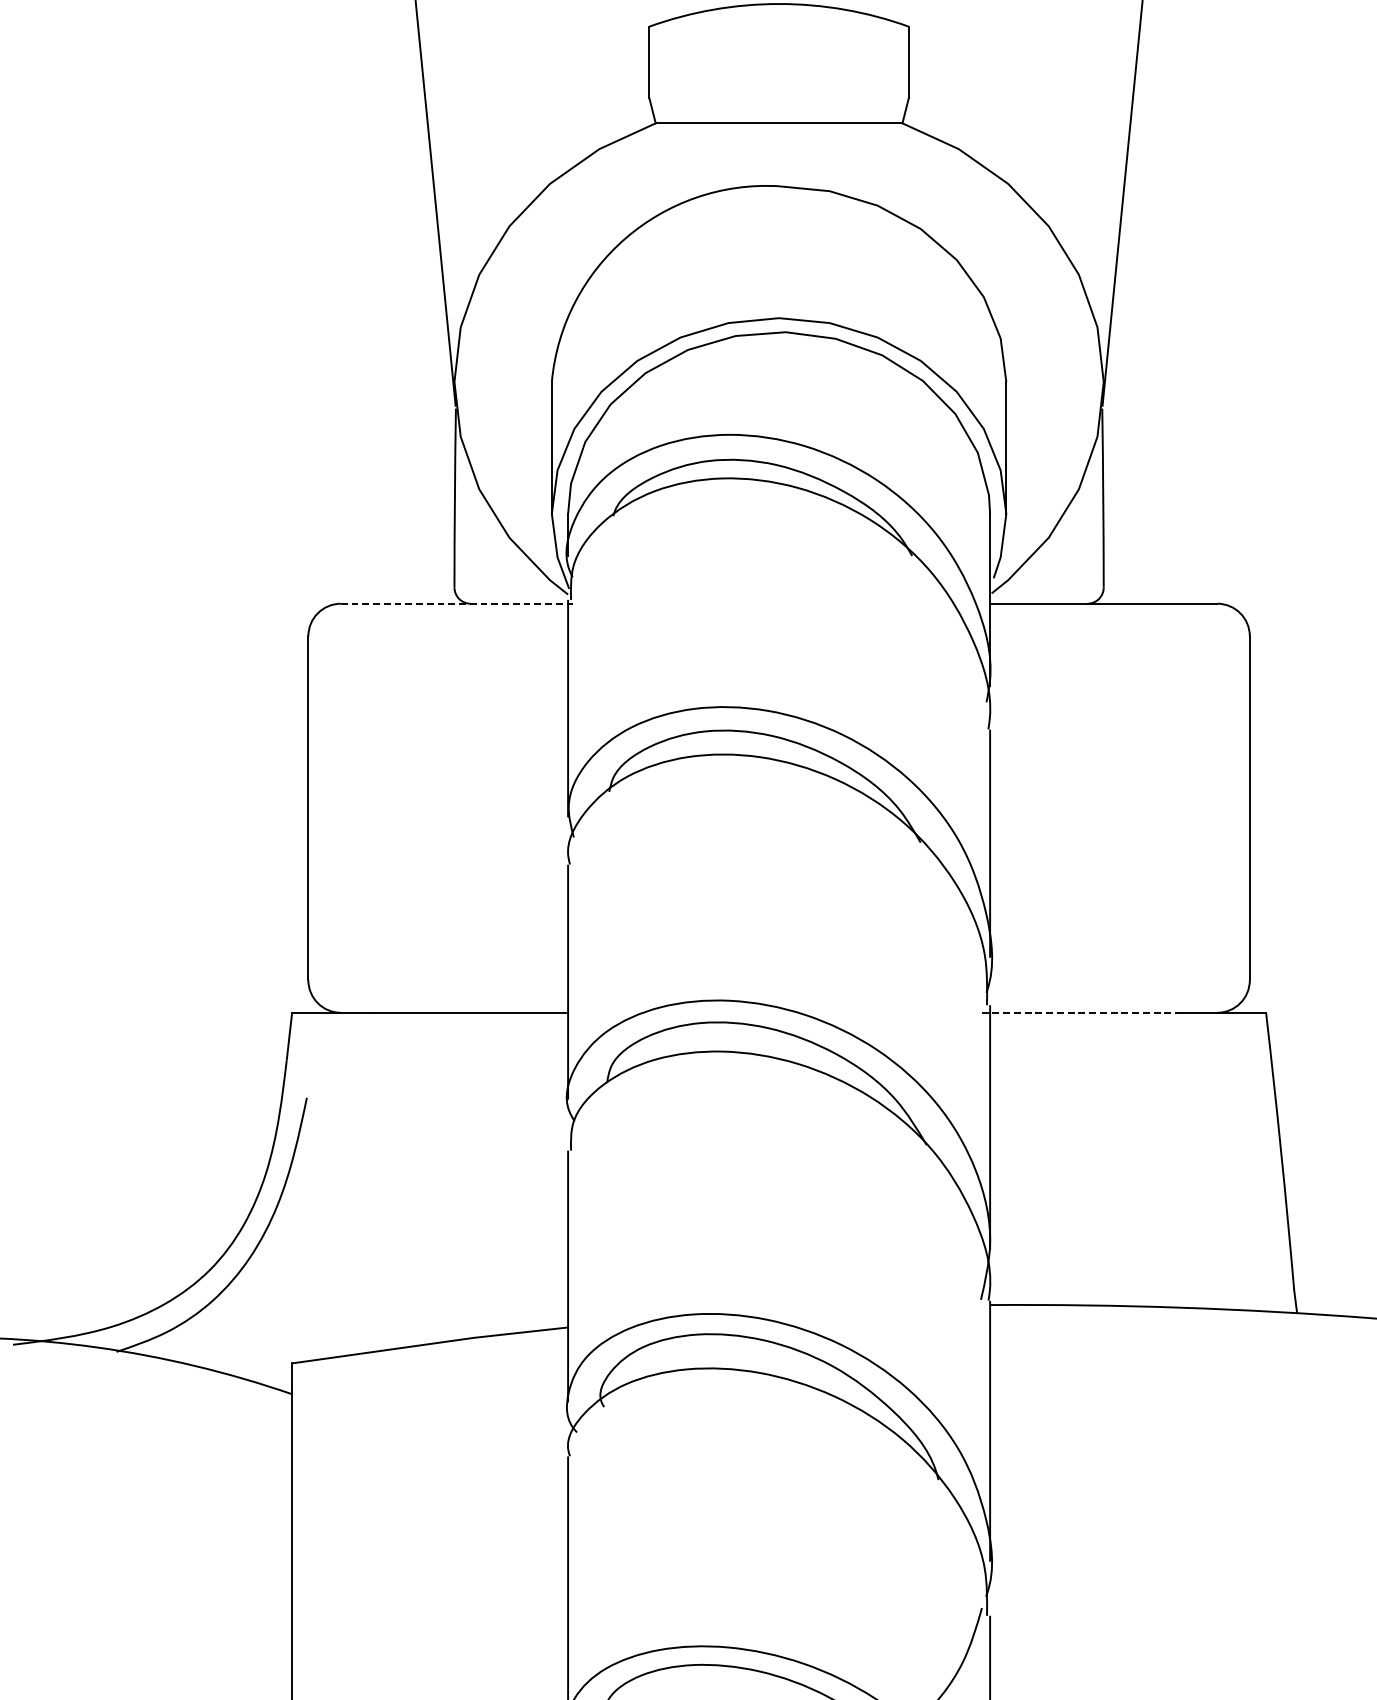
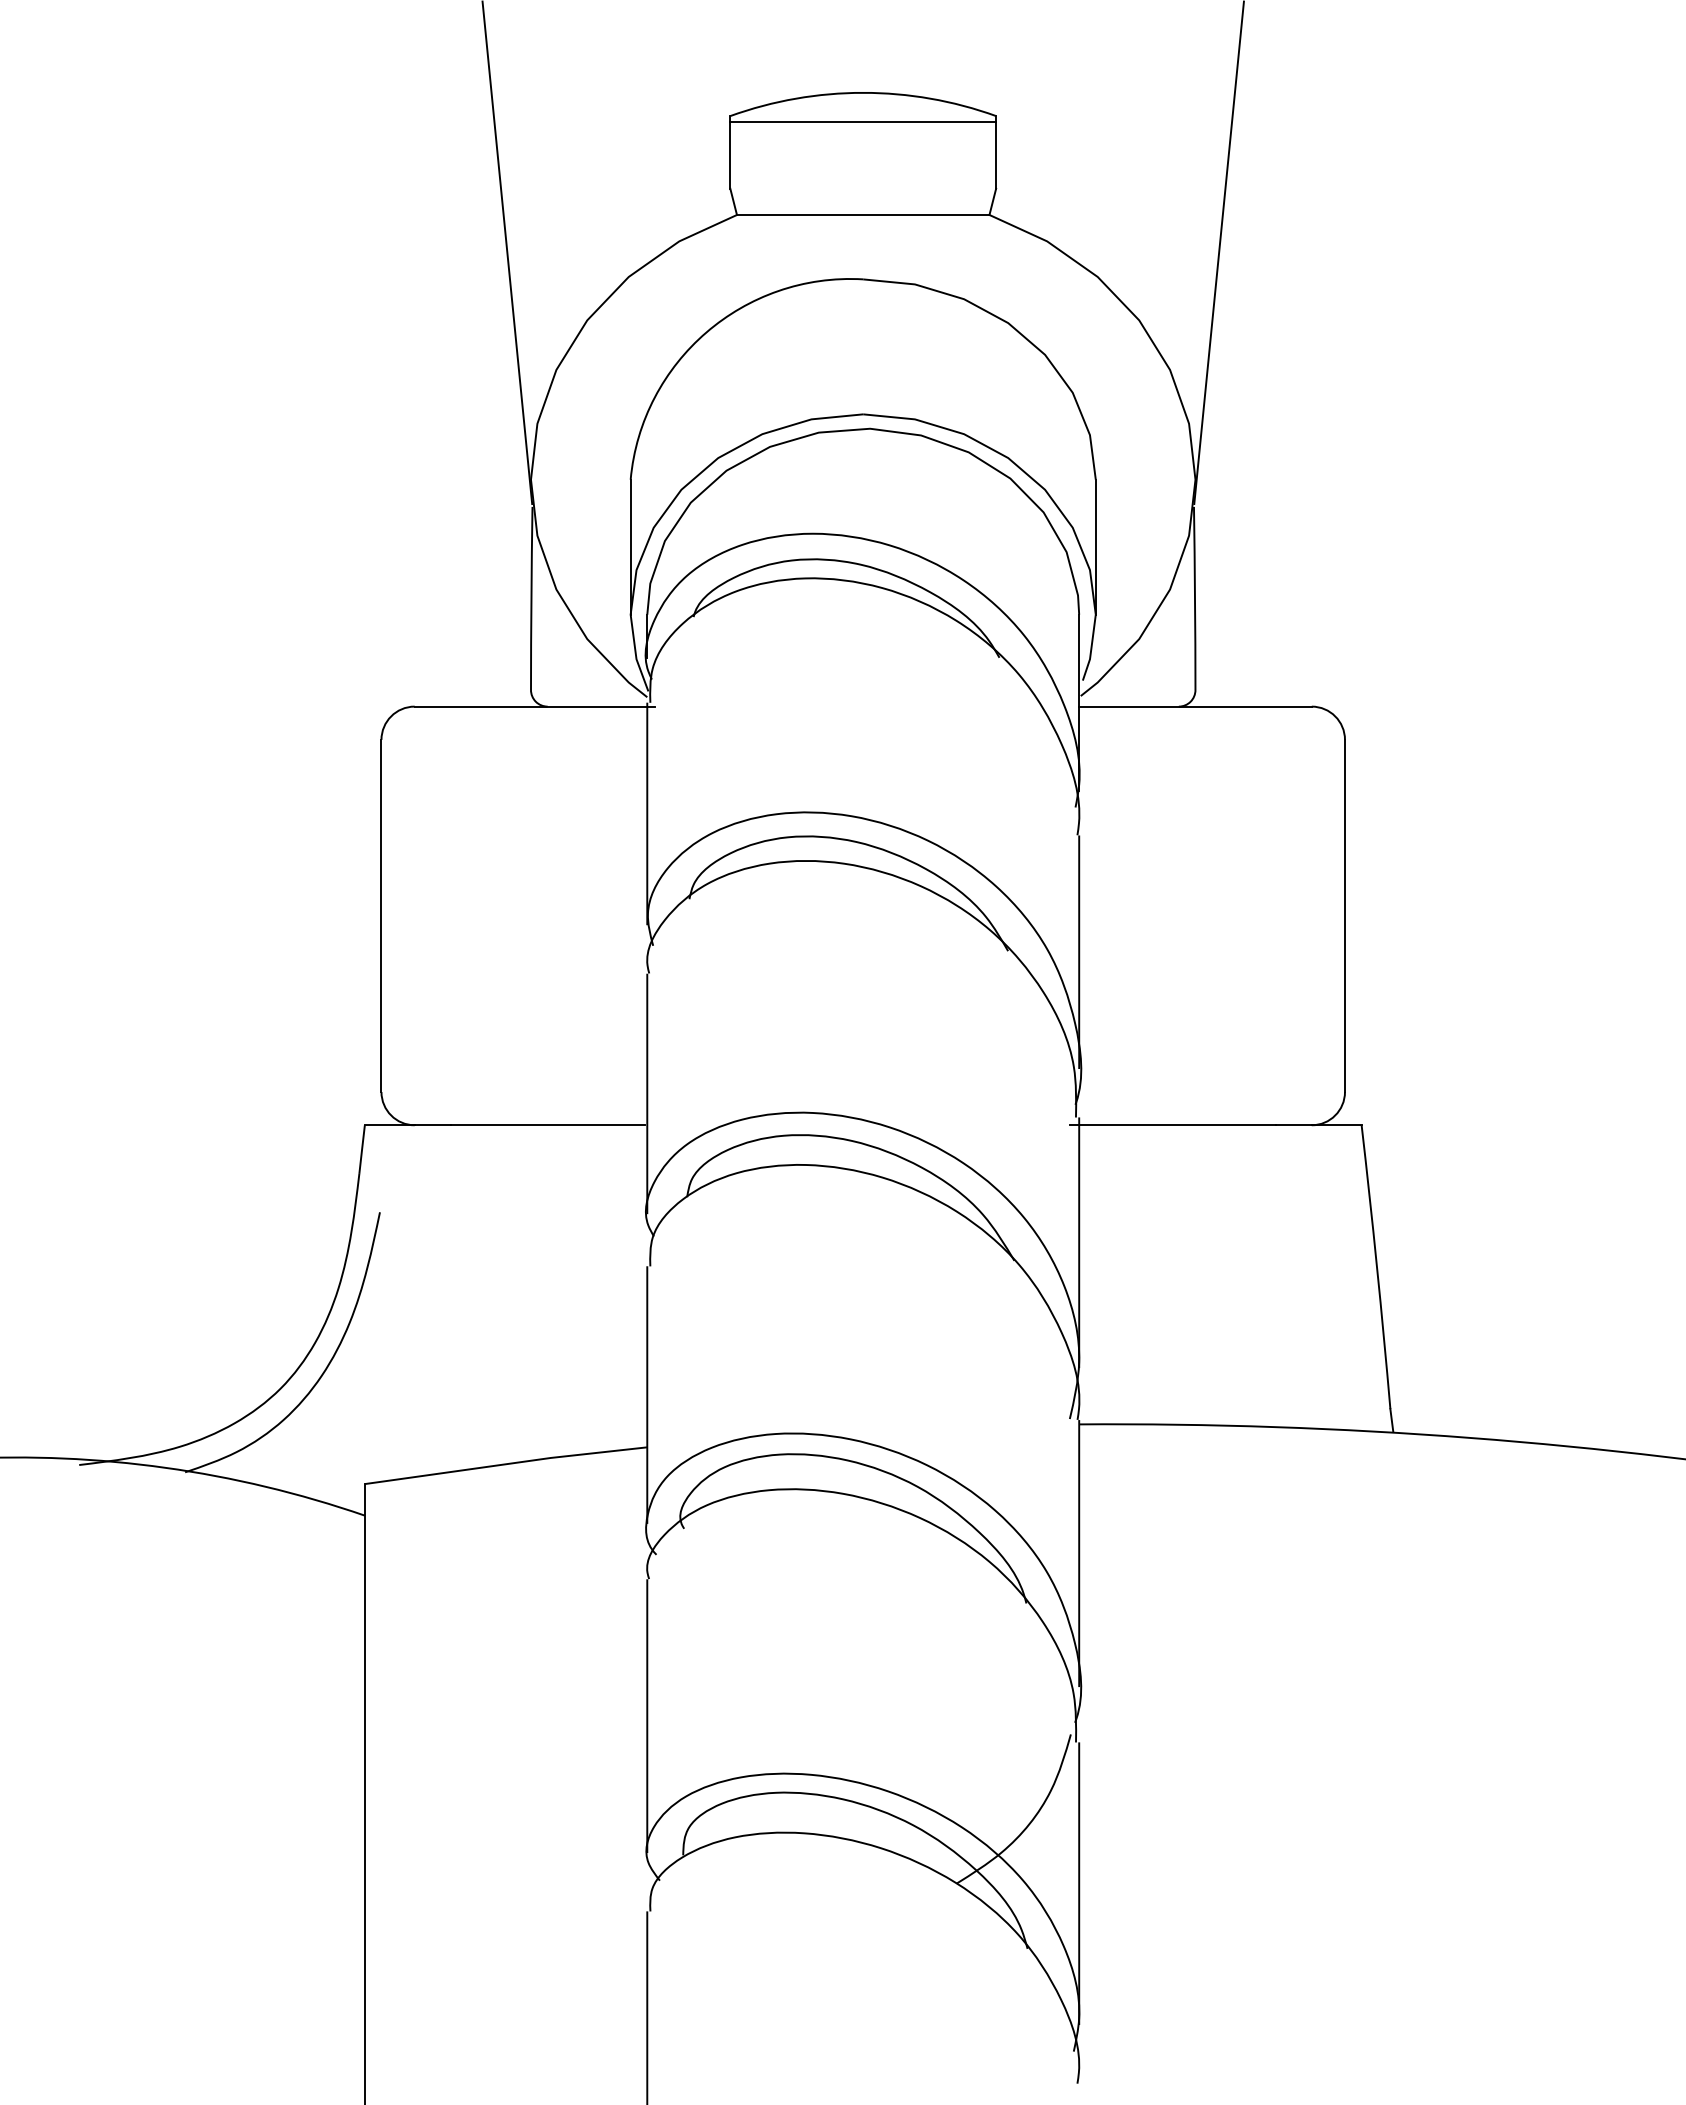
line: (779, 32) -> (863, 122), added
line: (458, 603) -> (535, 706), dashed -> solid
line: (1082, 1013) -> (1173, 1125), dashed -> solid

